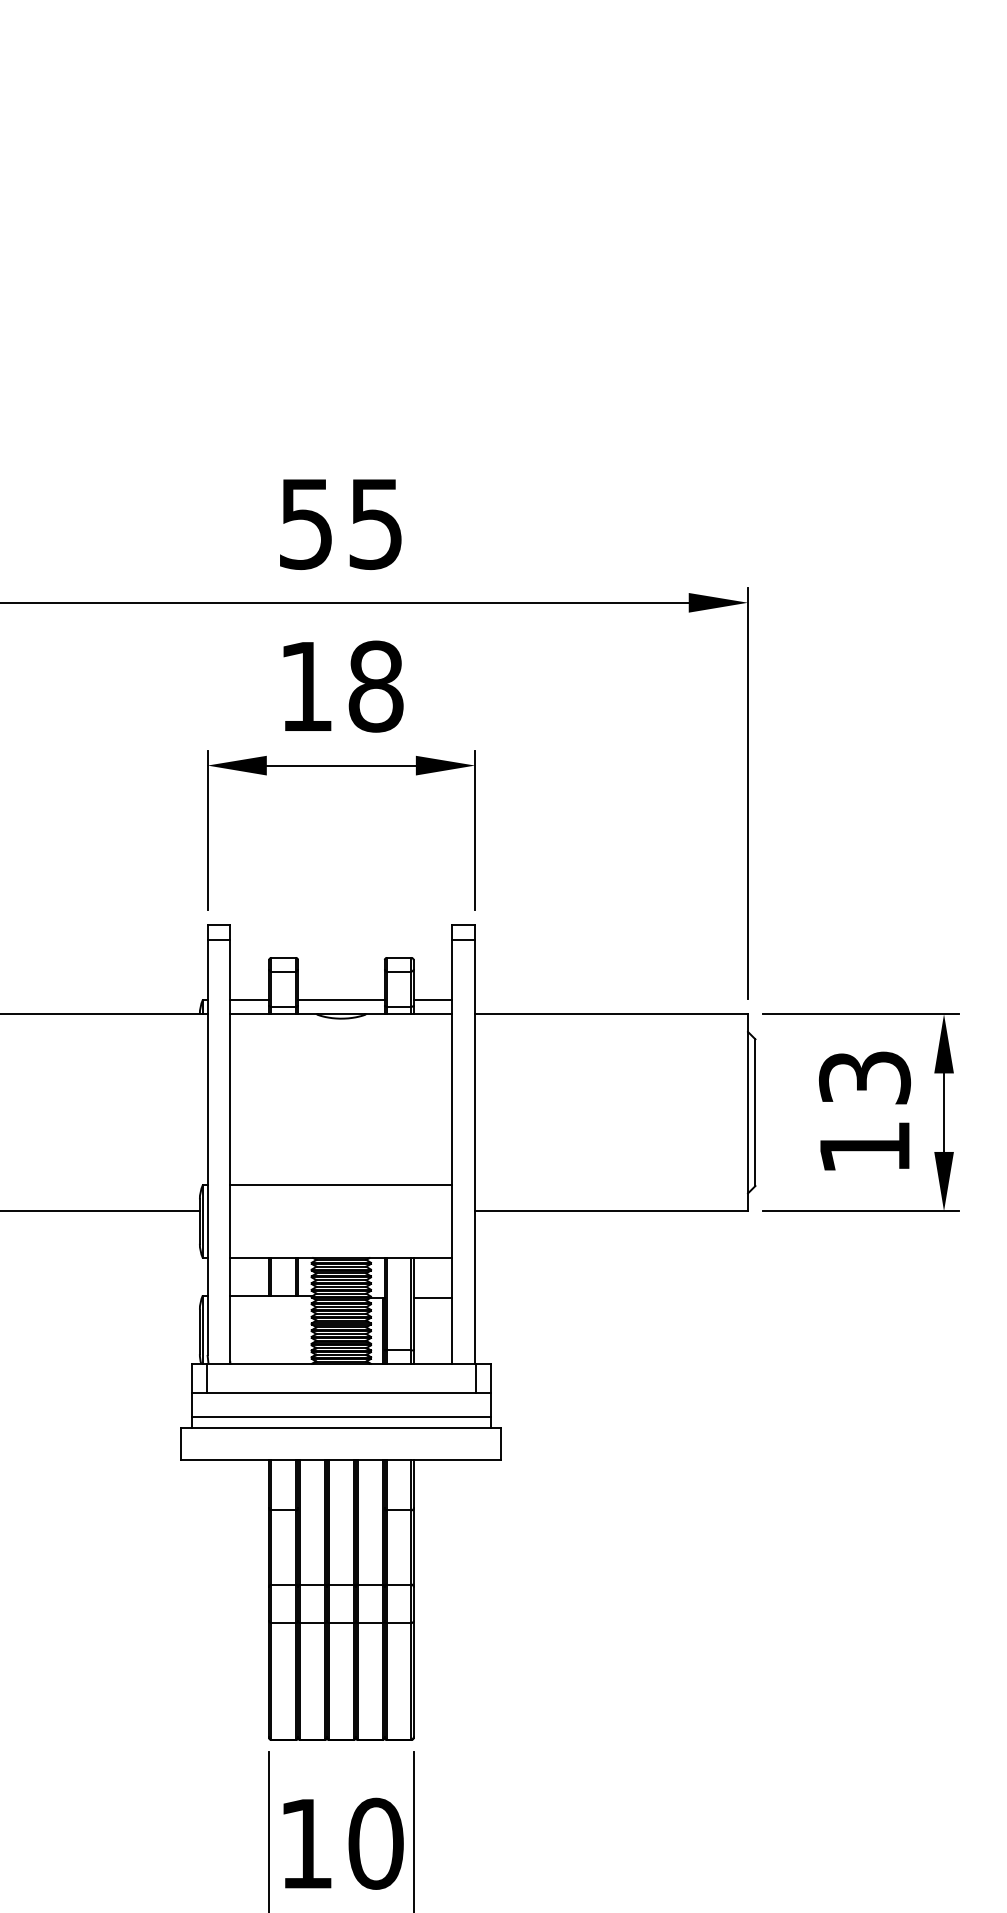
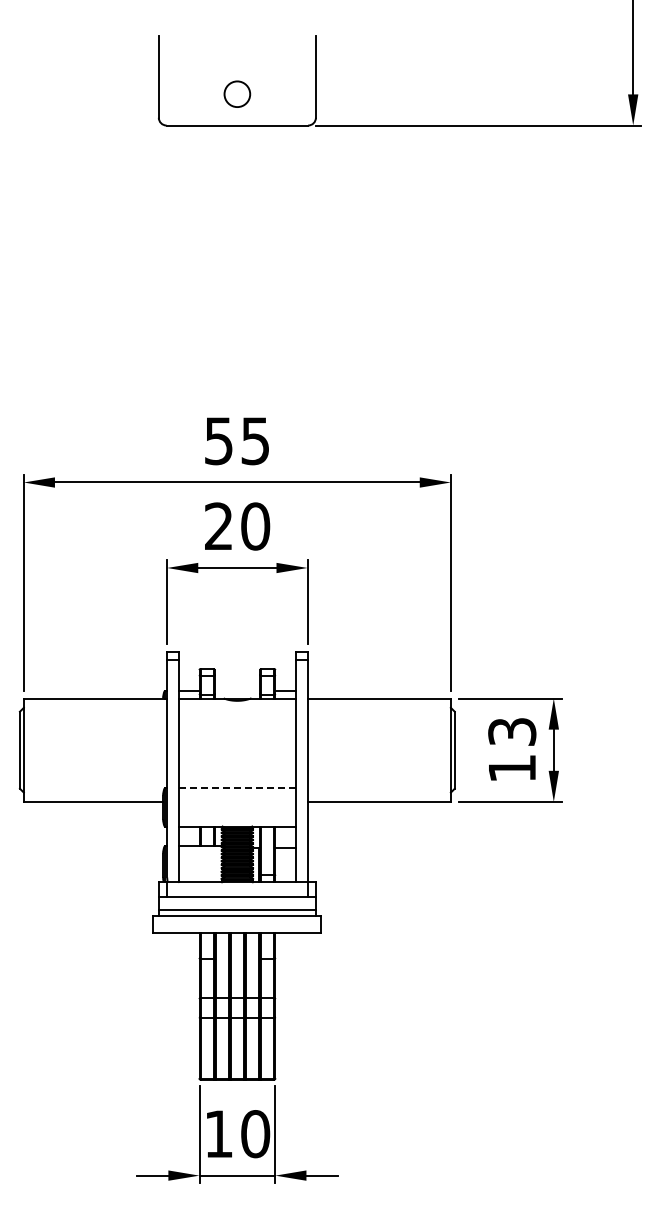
text: (341, 686) -> (237, 526), 18 -> 20
line: (341, 1000) -> (237, 691), removed
line: (339, 1185) -> (236, 788), solid -> dashed

